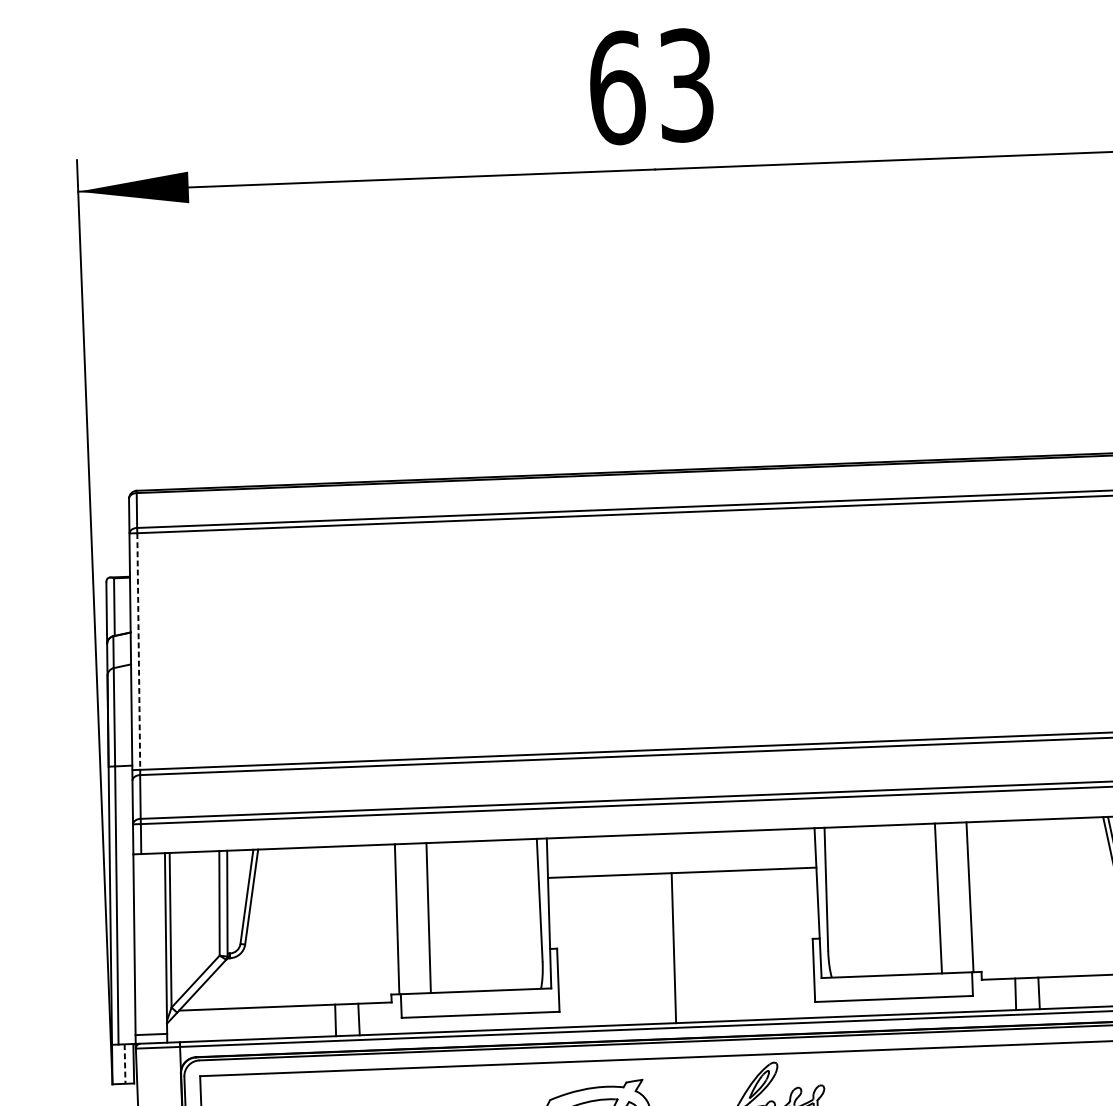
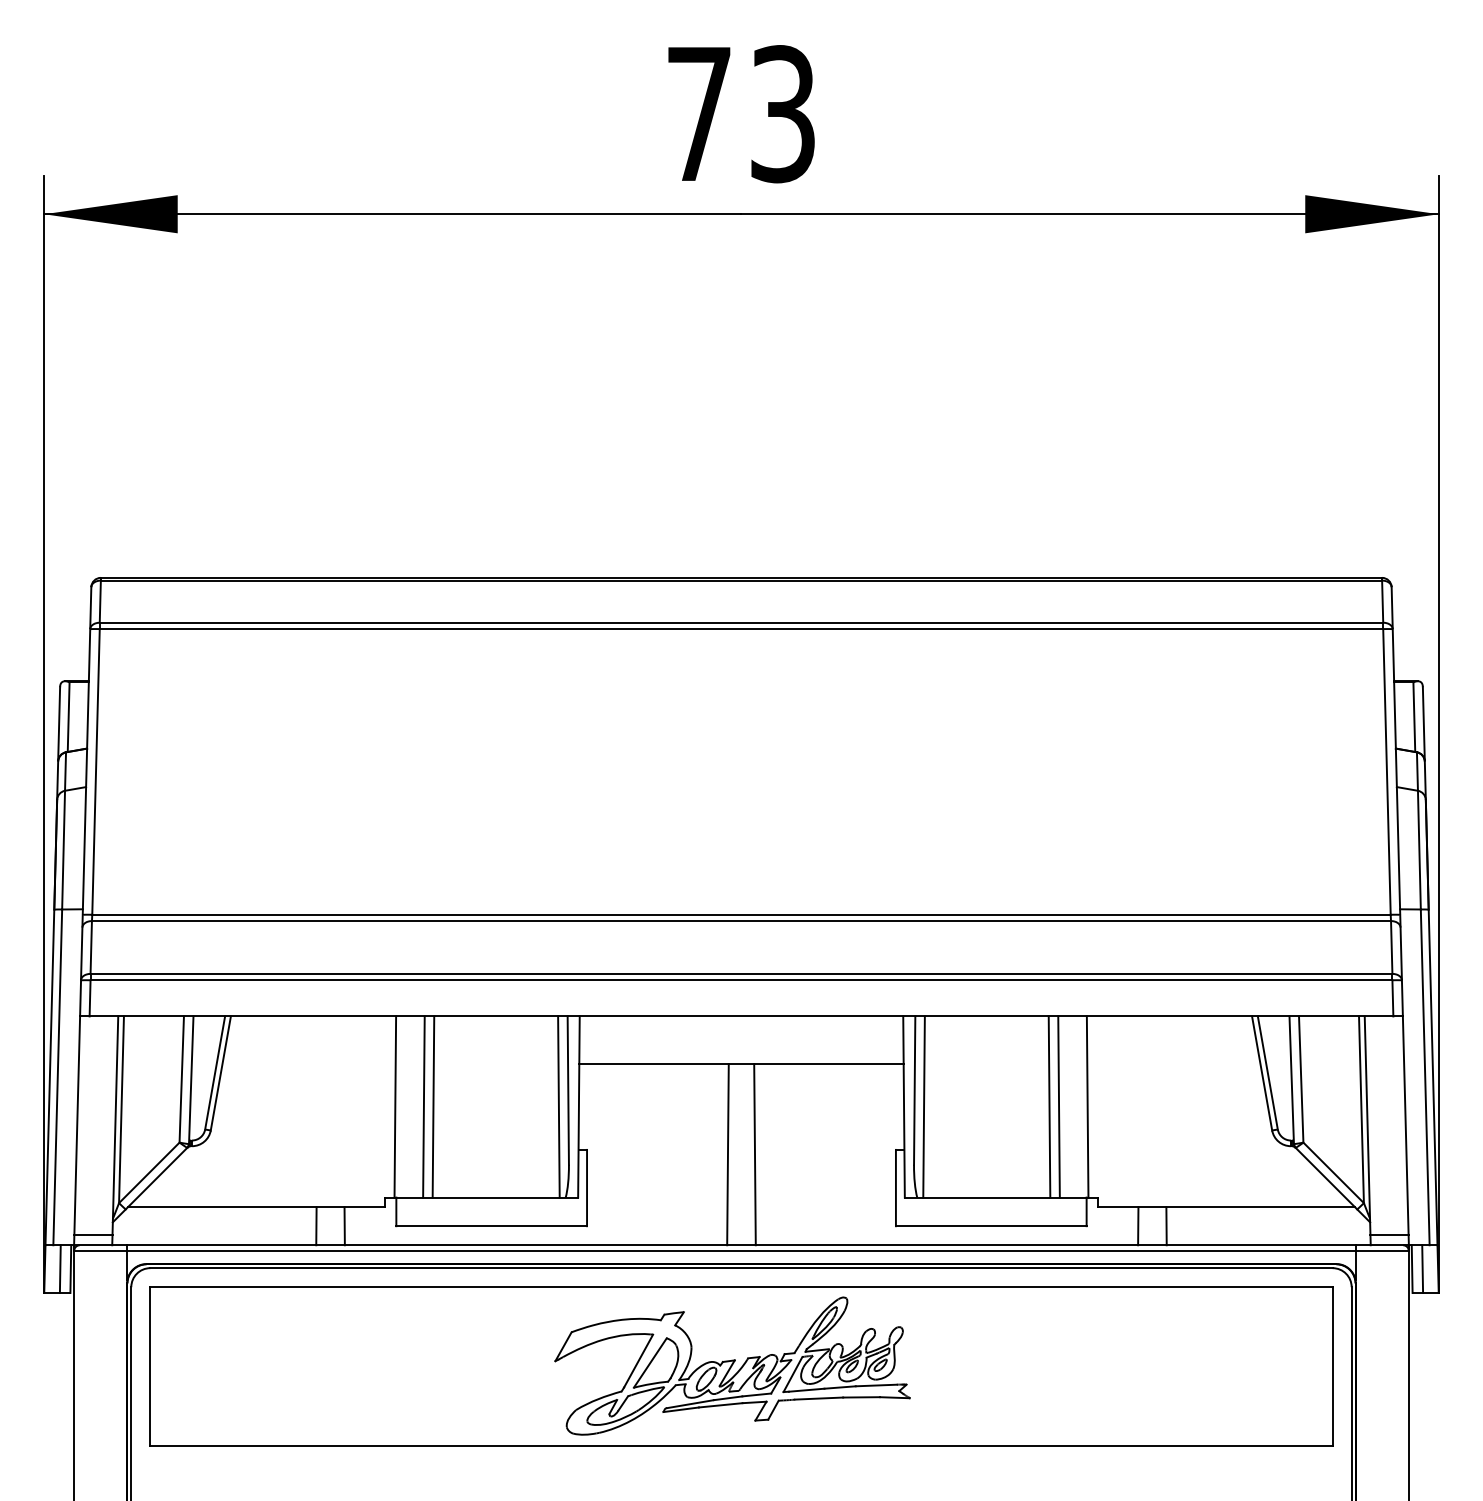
text: (618, 88) -> (700, 114), 63 -> 73
line: (139, 651) -> (96, 771), dashed -> solid
line: (945, 897) -> (1058, 1106), added
line: (834, 902) -> (923, 1106), added
line: (532, 913) -> (558, 1106), added
line: (420, 917) -> (423, 1106), added
line: (695, 947) -> (754, 1154), added
line: (125, 1064) -> (60, 1269), dashed -> solid

